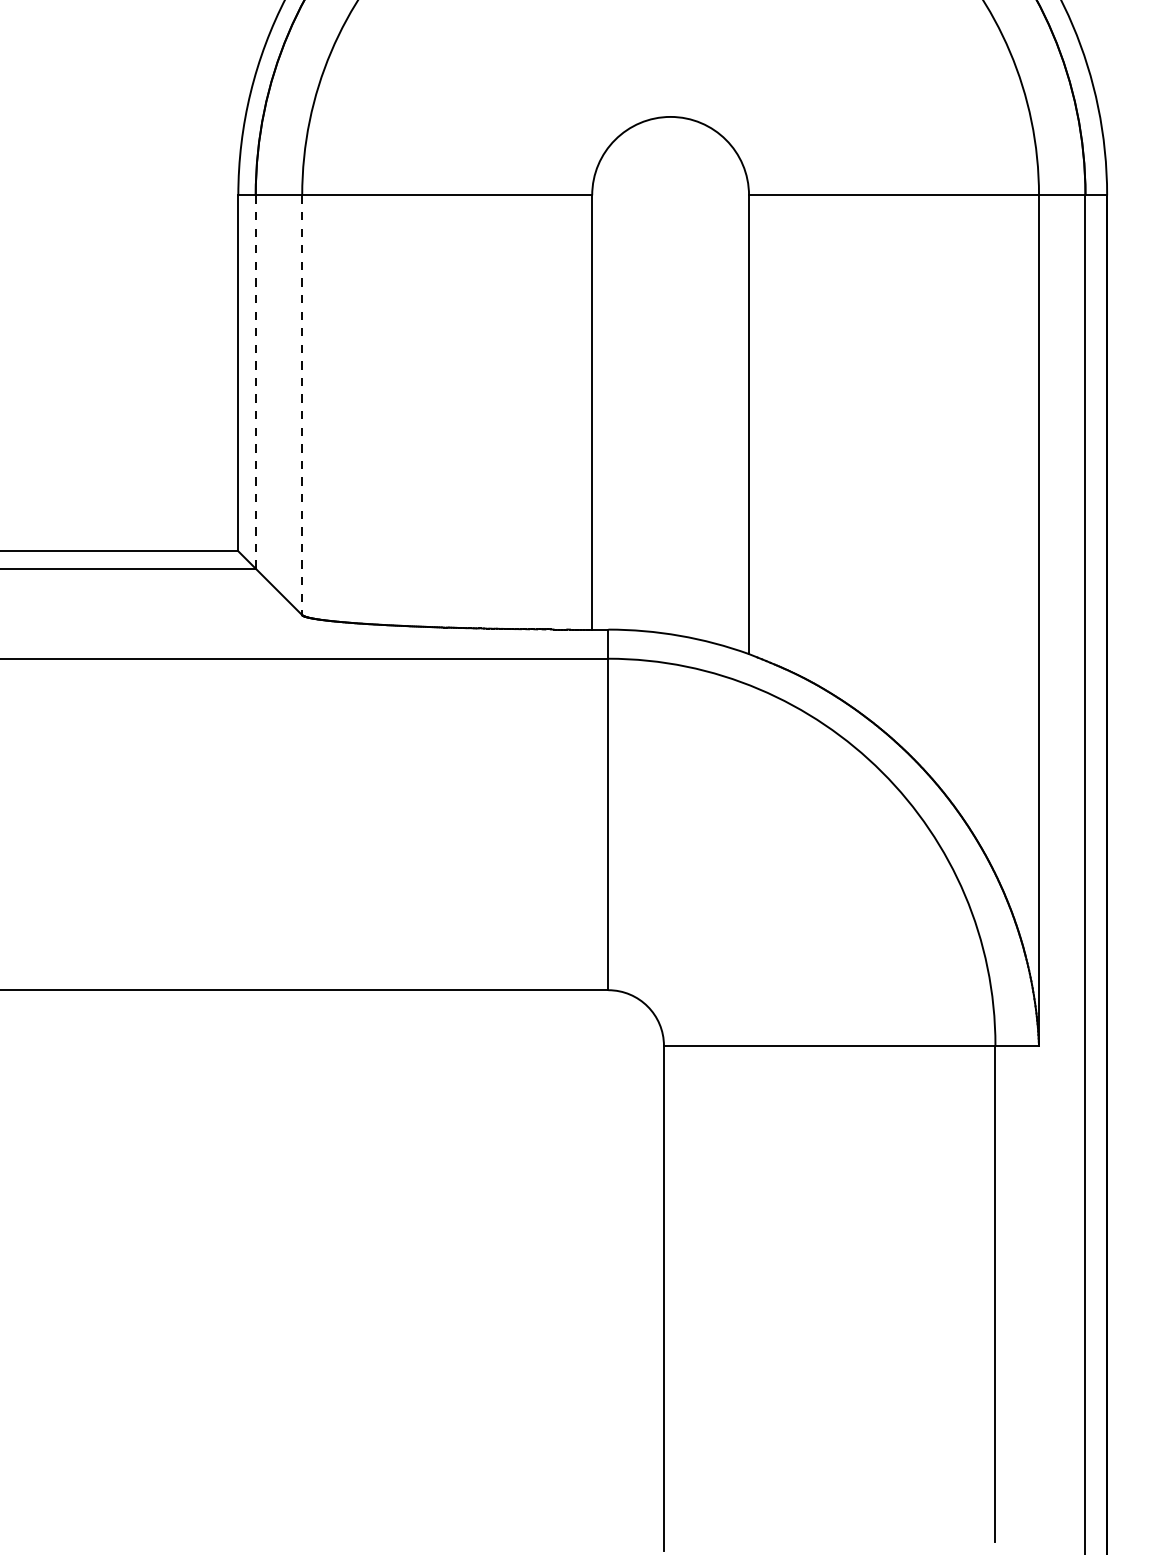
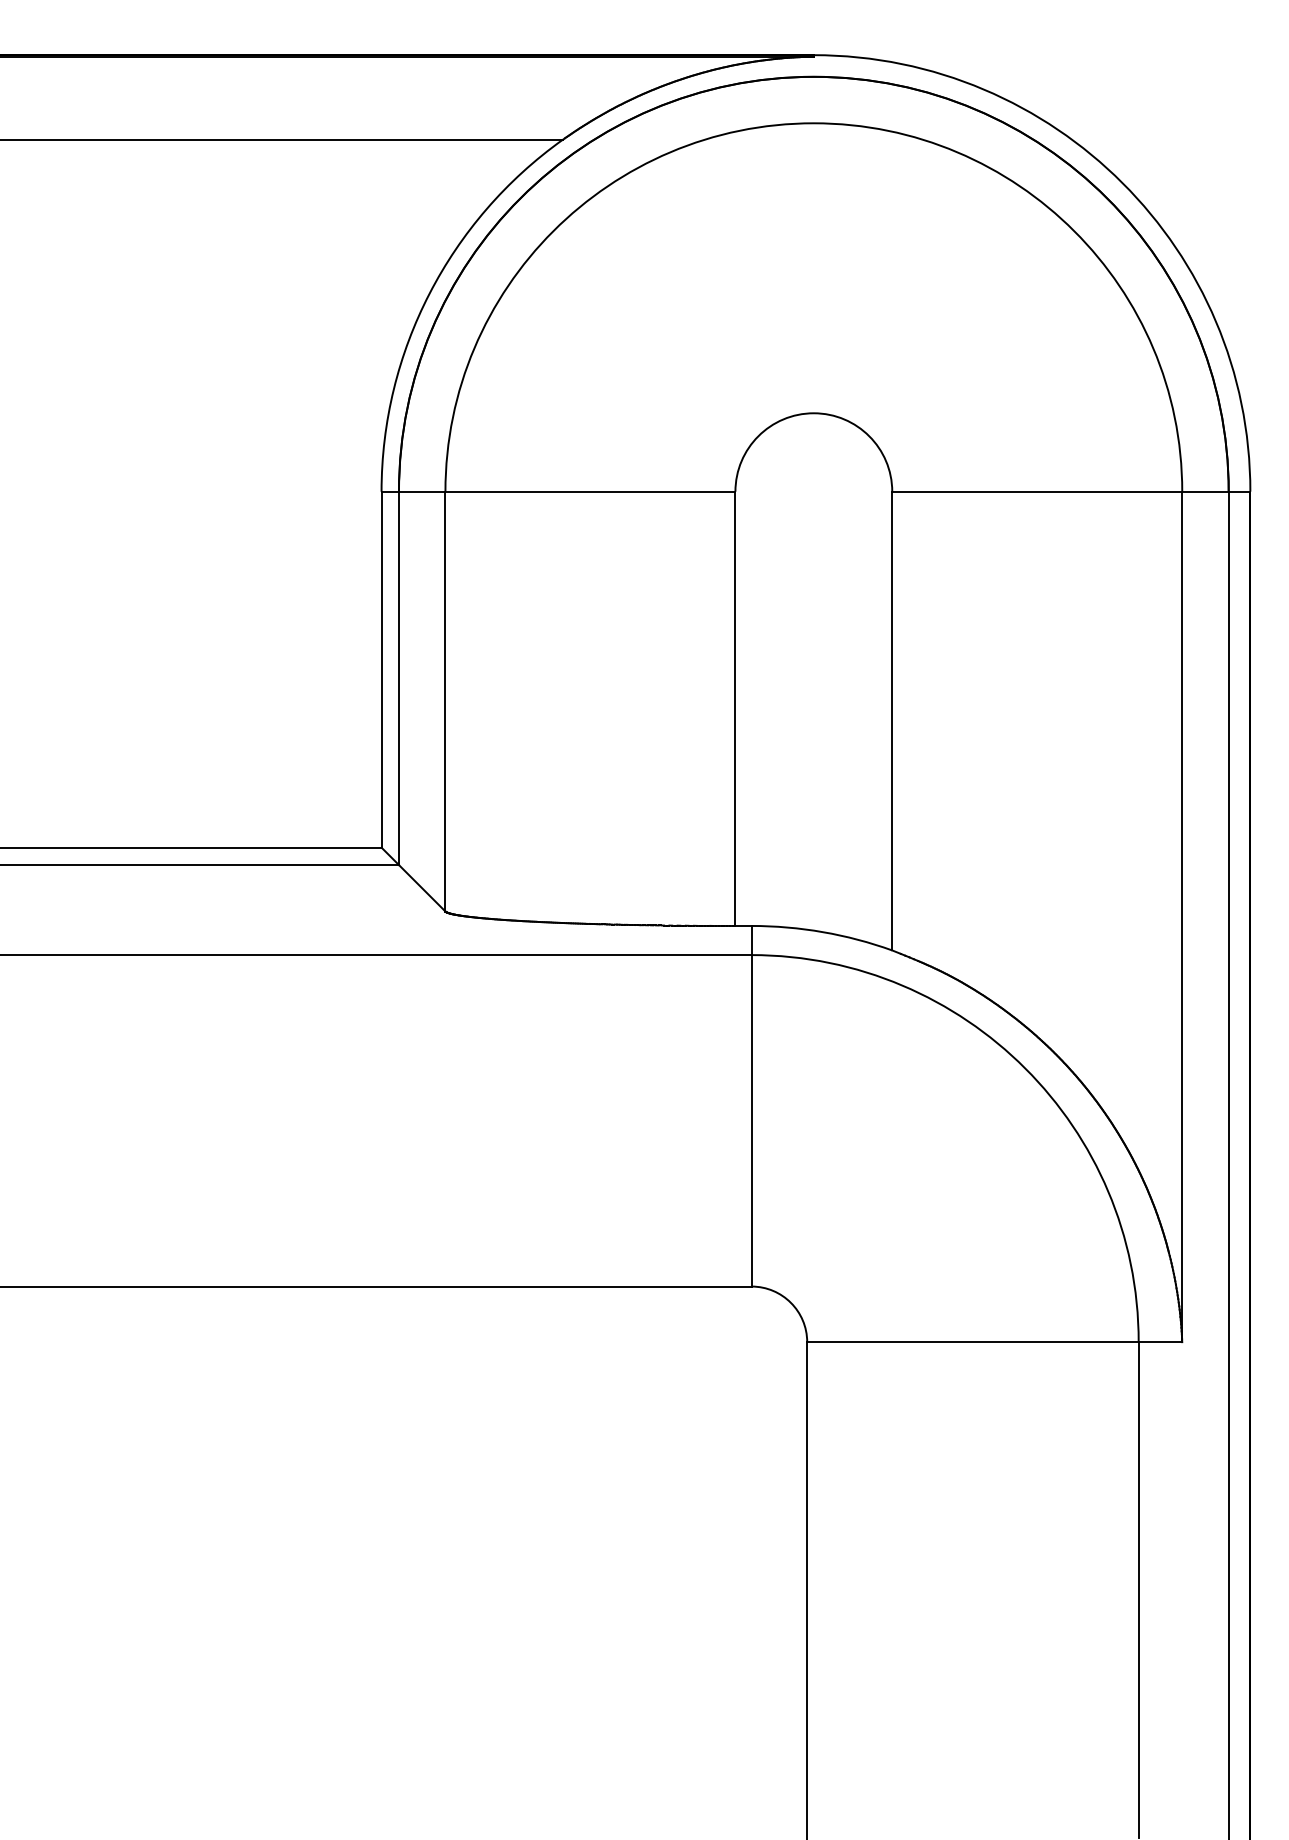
line: (255, 382) -> (398, 678), dashed -> solid
line: (302, 405) -> (445, 701), dashed -> solid

